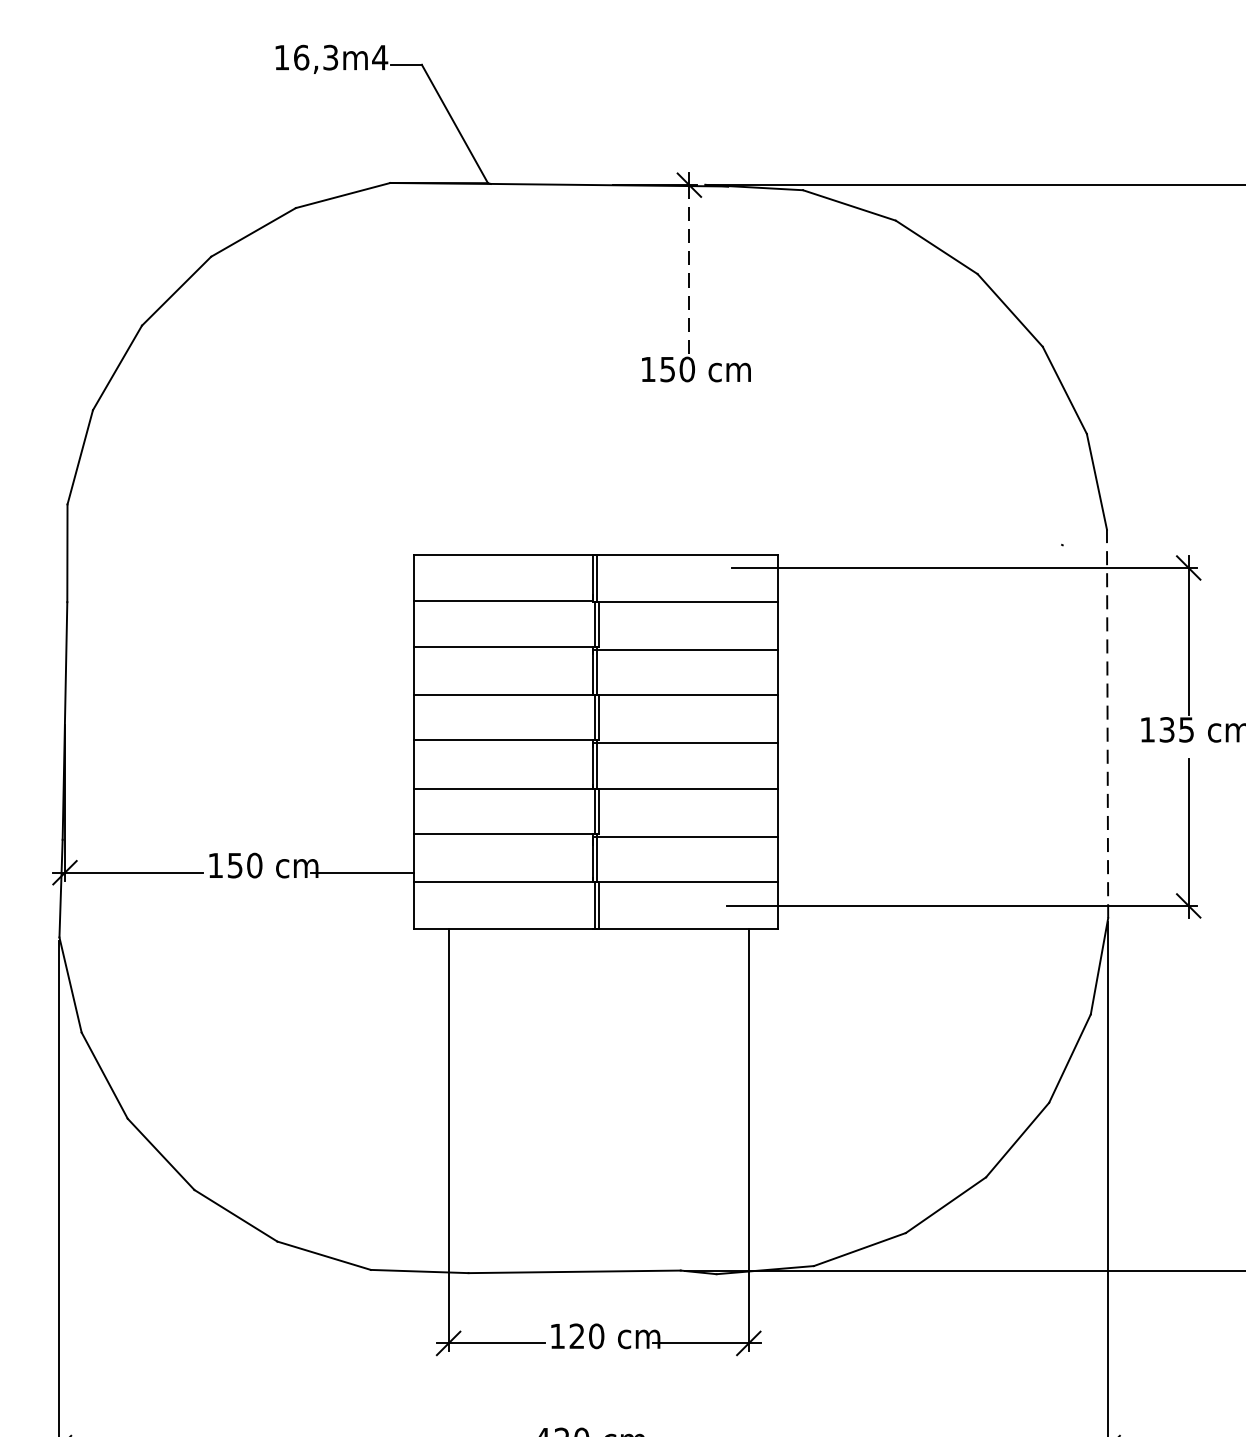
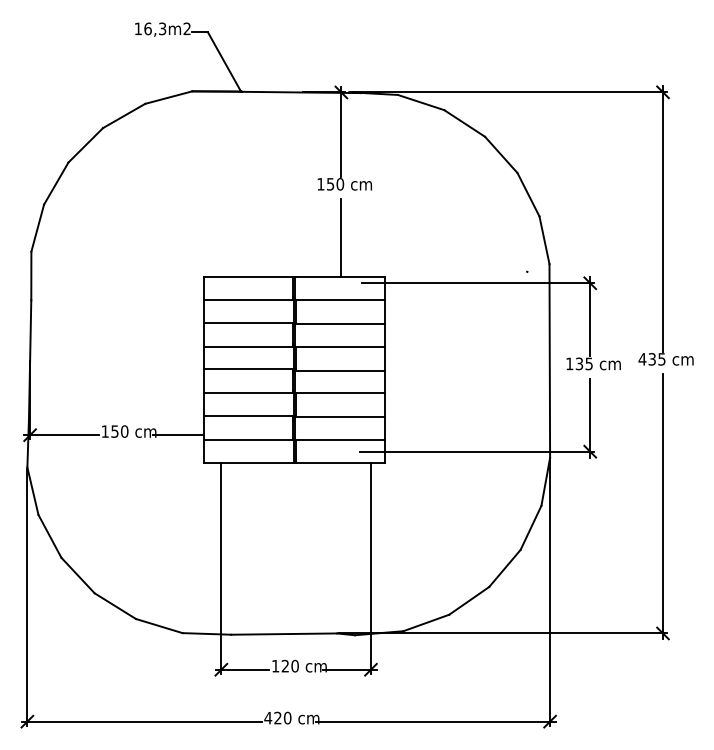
text: (378, 56) -> (186, 28), 16,3m4 -> 16,3m2
line: (689, 271) -> (341, 135), dashed -> solid
line: (689, 476) -> (341, 237), added
line: (1106, 722) -> (549, 360), dashed -> solid

